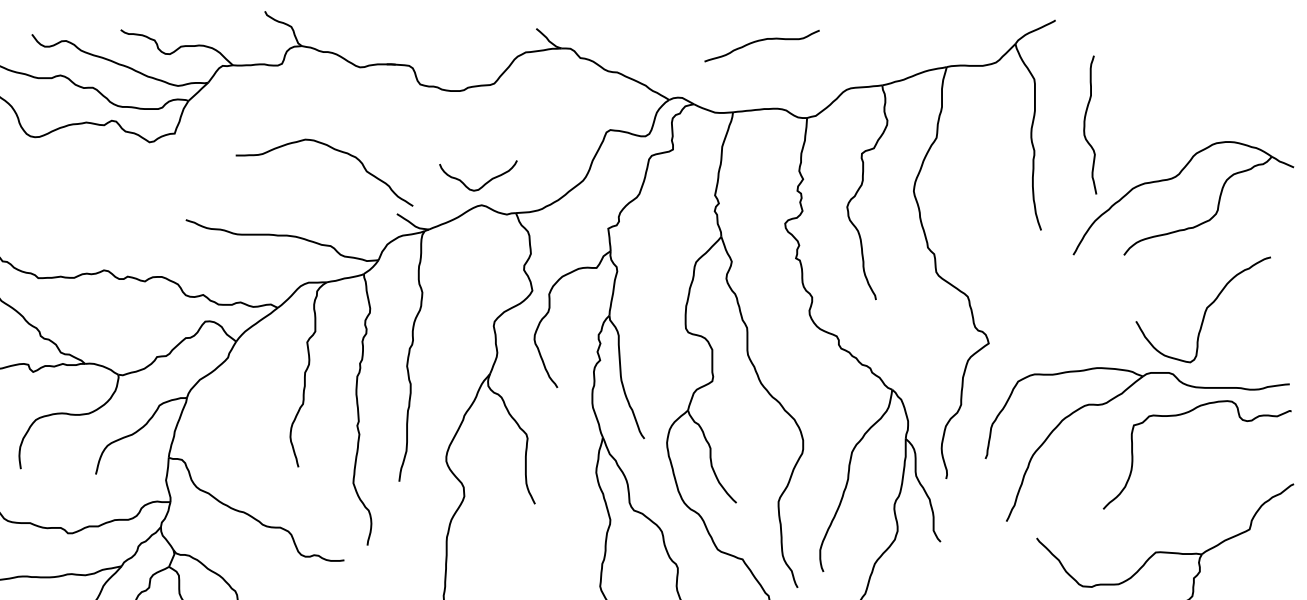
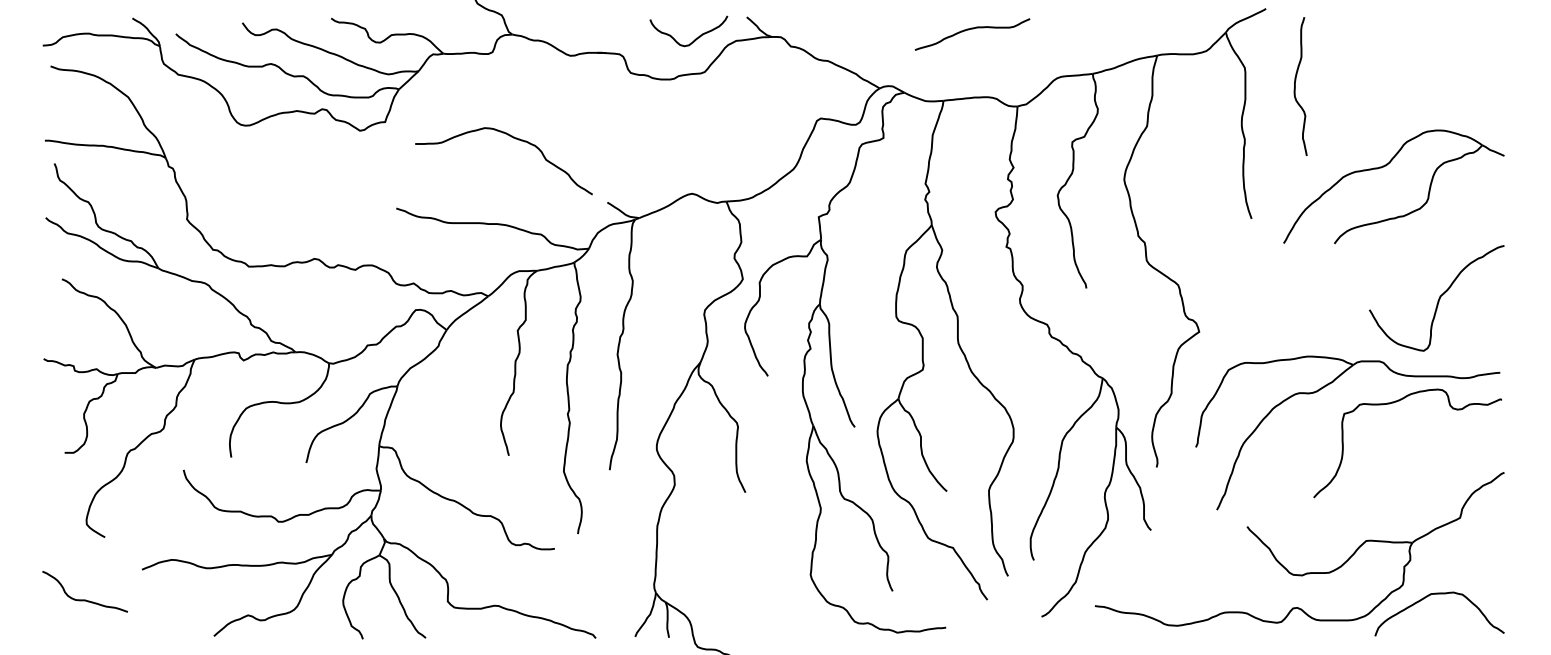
curve: (1085, 125) -> (1295, 86), moved
curve: (336, 151) -> (515, 139), moved
curve: (485, 183) -> (695, 38), moved
curve: (1205, 310) -> (1438, 298), moved

